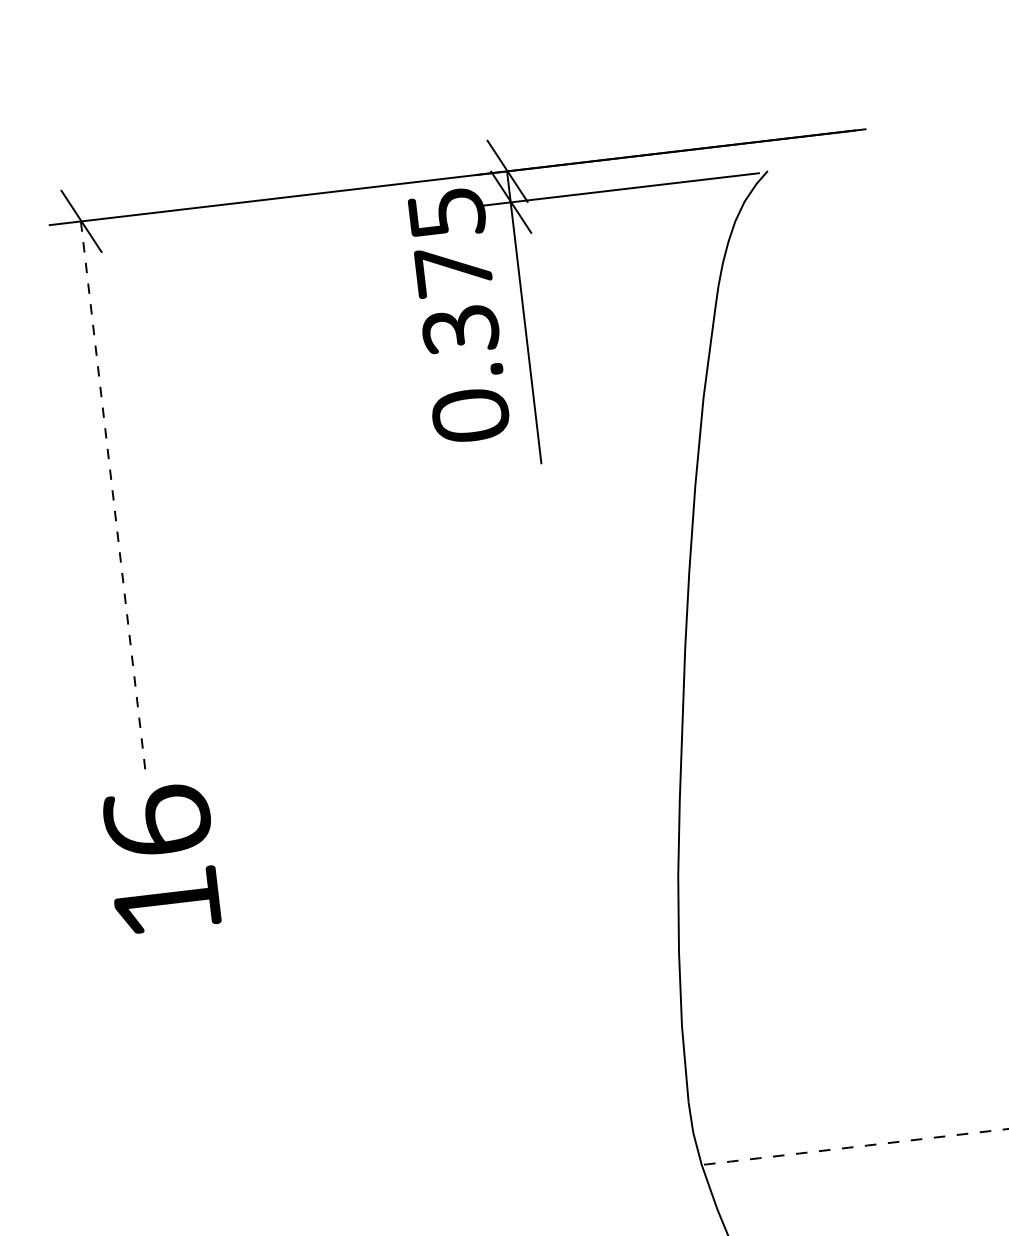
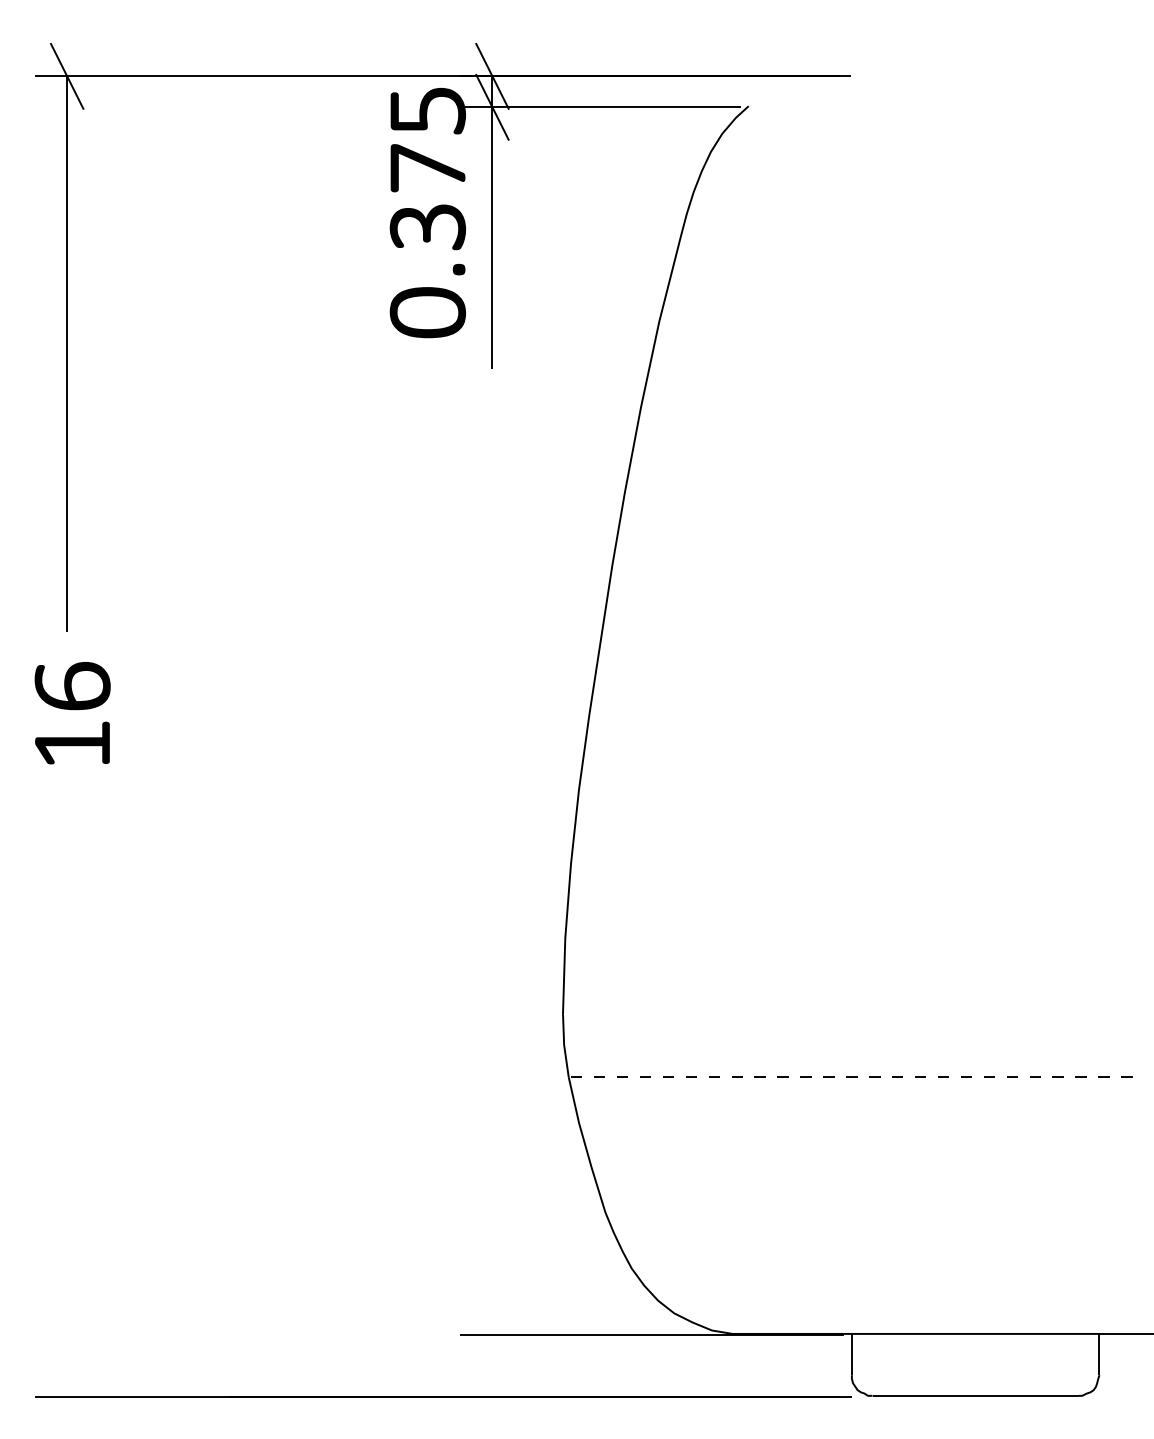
line: (113, 500) -> (66, 354), dashed -> solid
part: (161, 859) -> (72, 713), size x0.71

